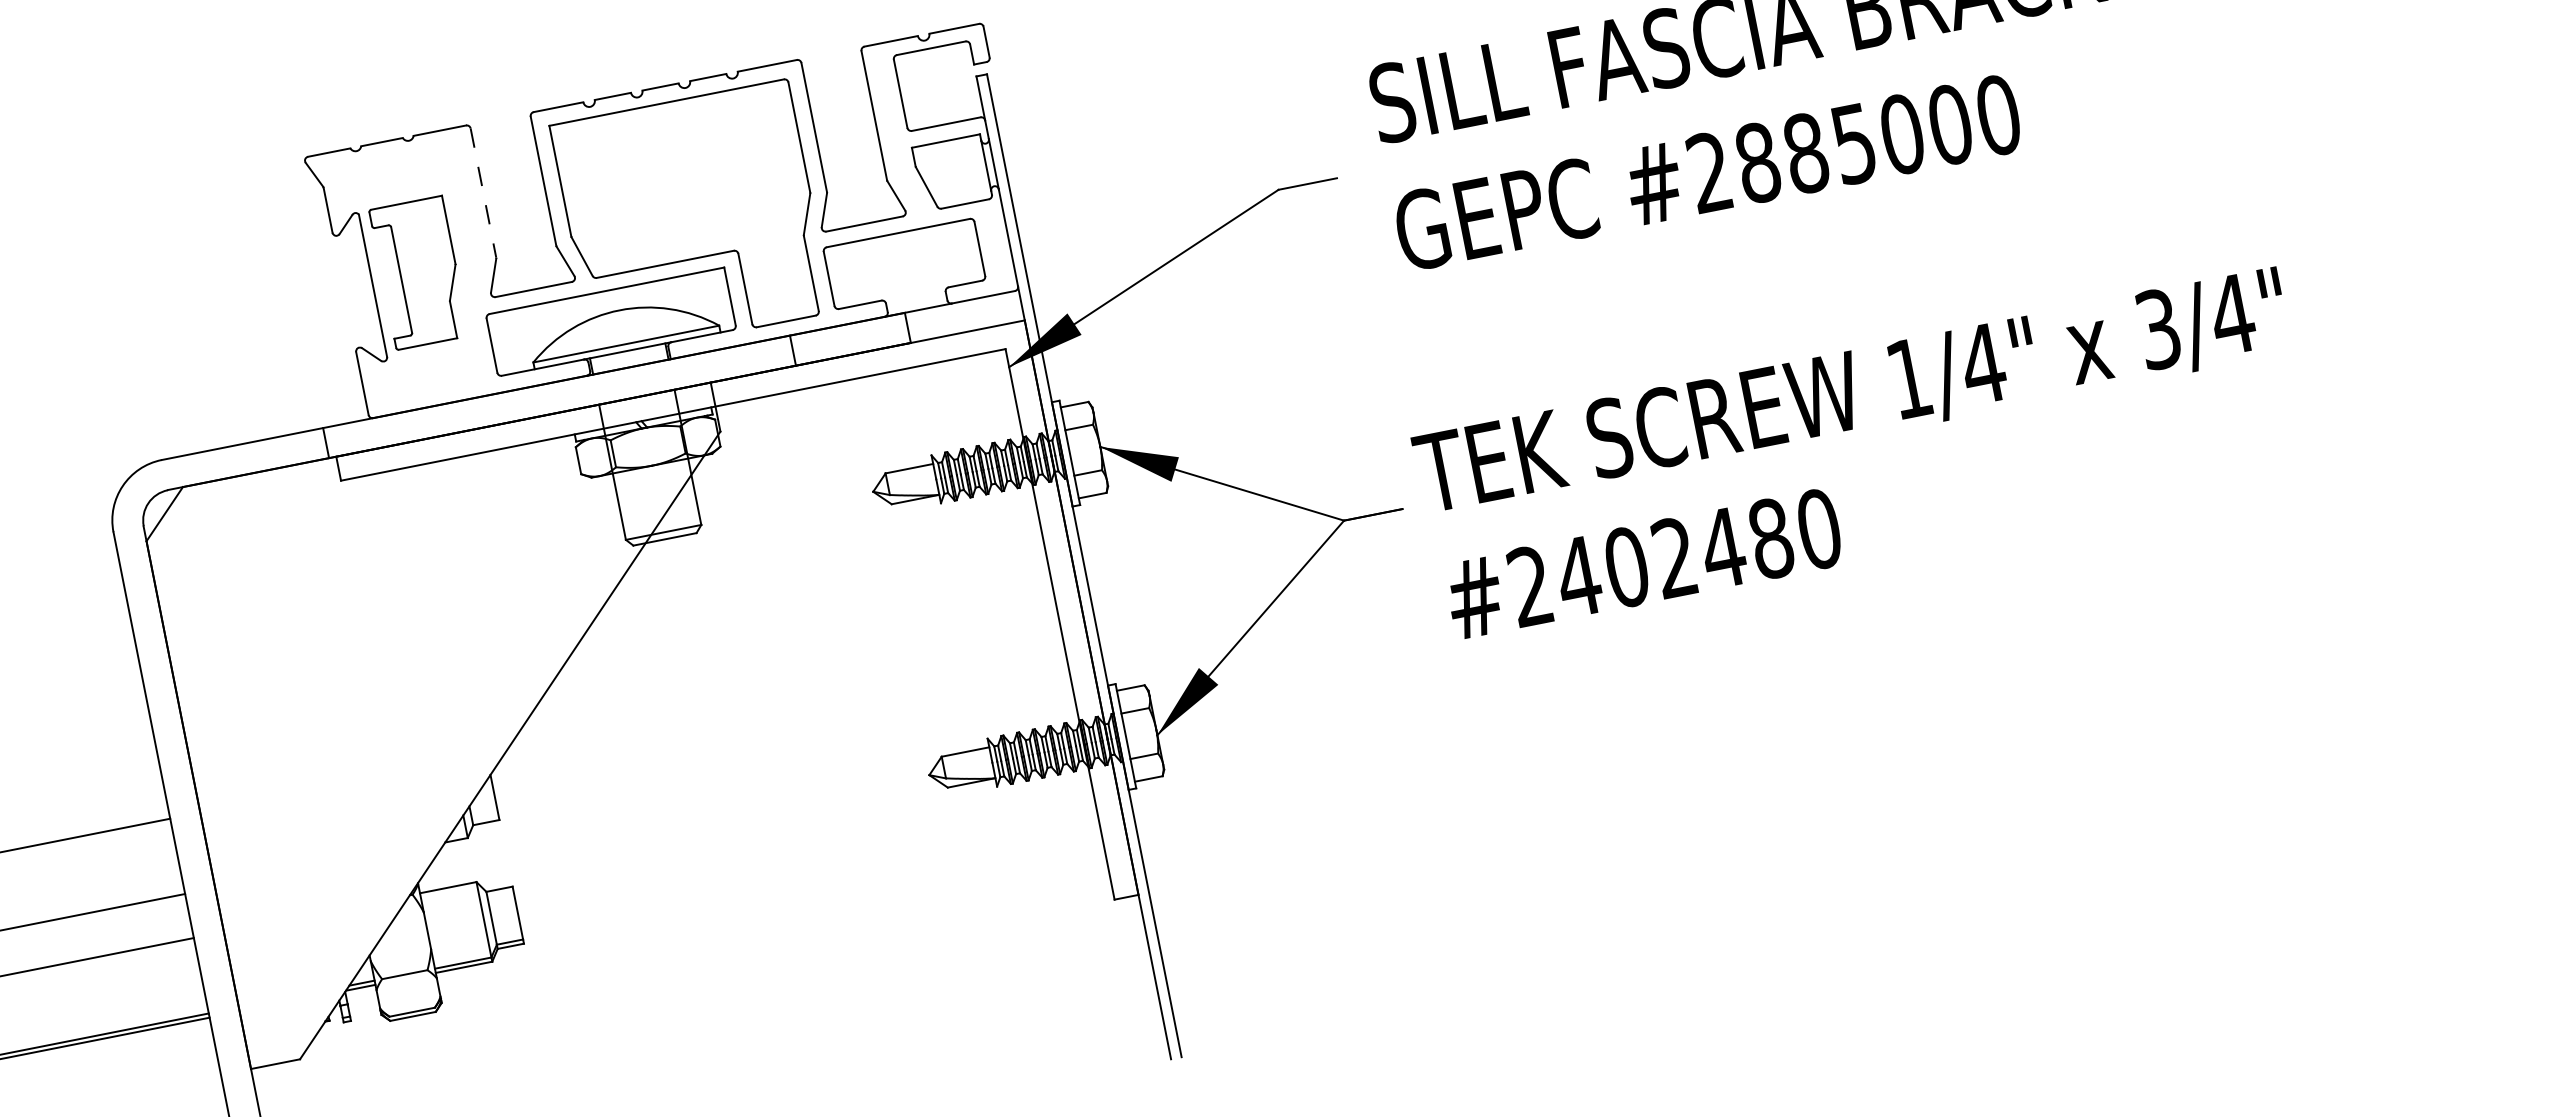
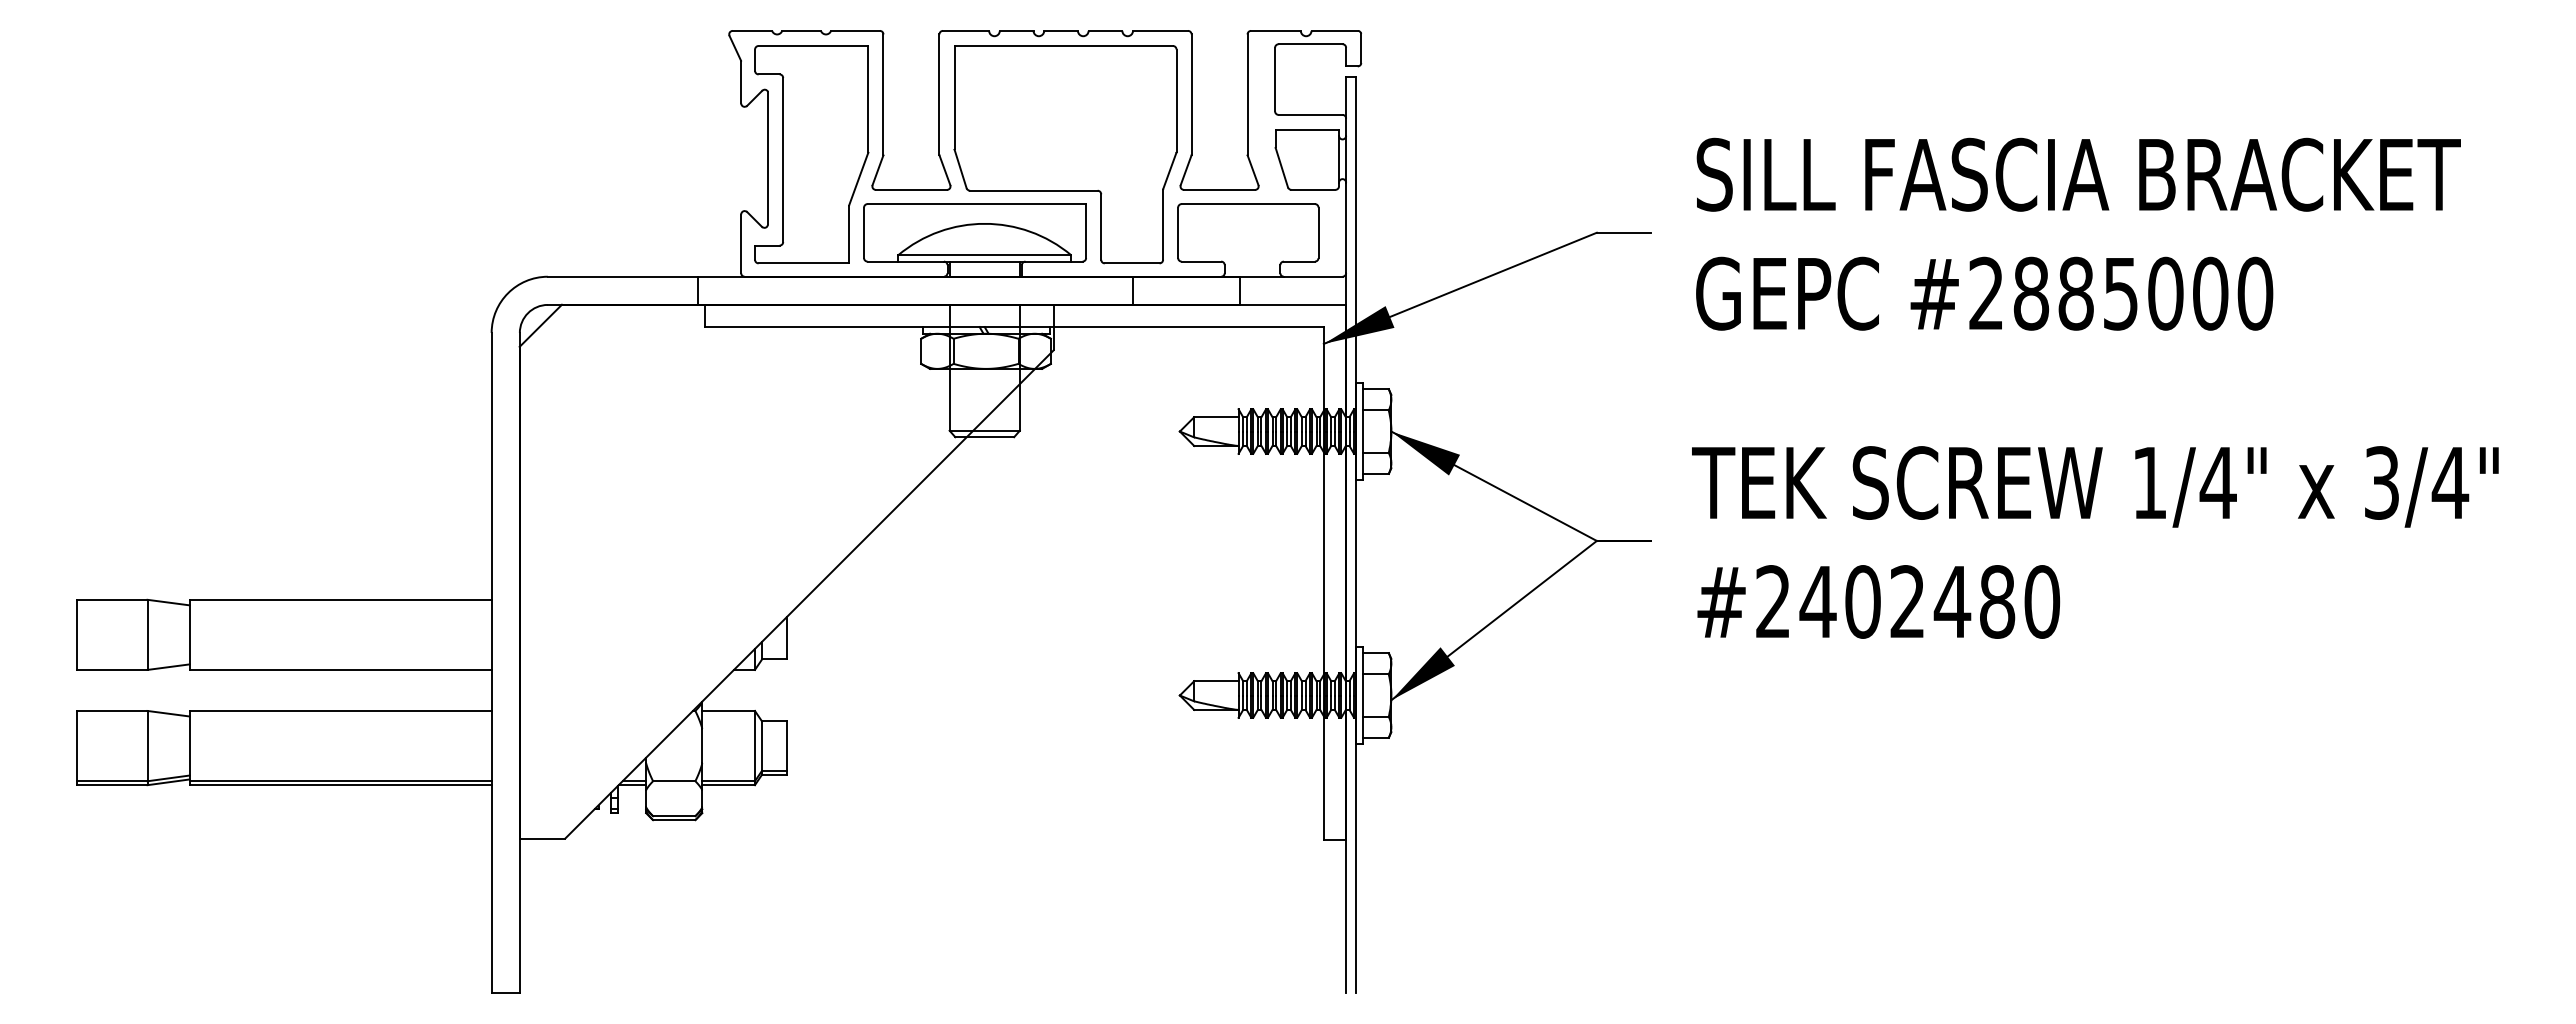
line: (483, 194) -> (883, 95), dashed -> solid
part: (418, 272) -> (811, 154), size x1.67
text: (1863, 454) -> (2095, 542), moved

